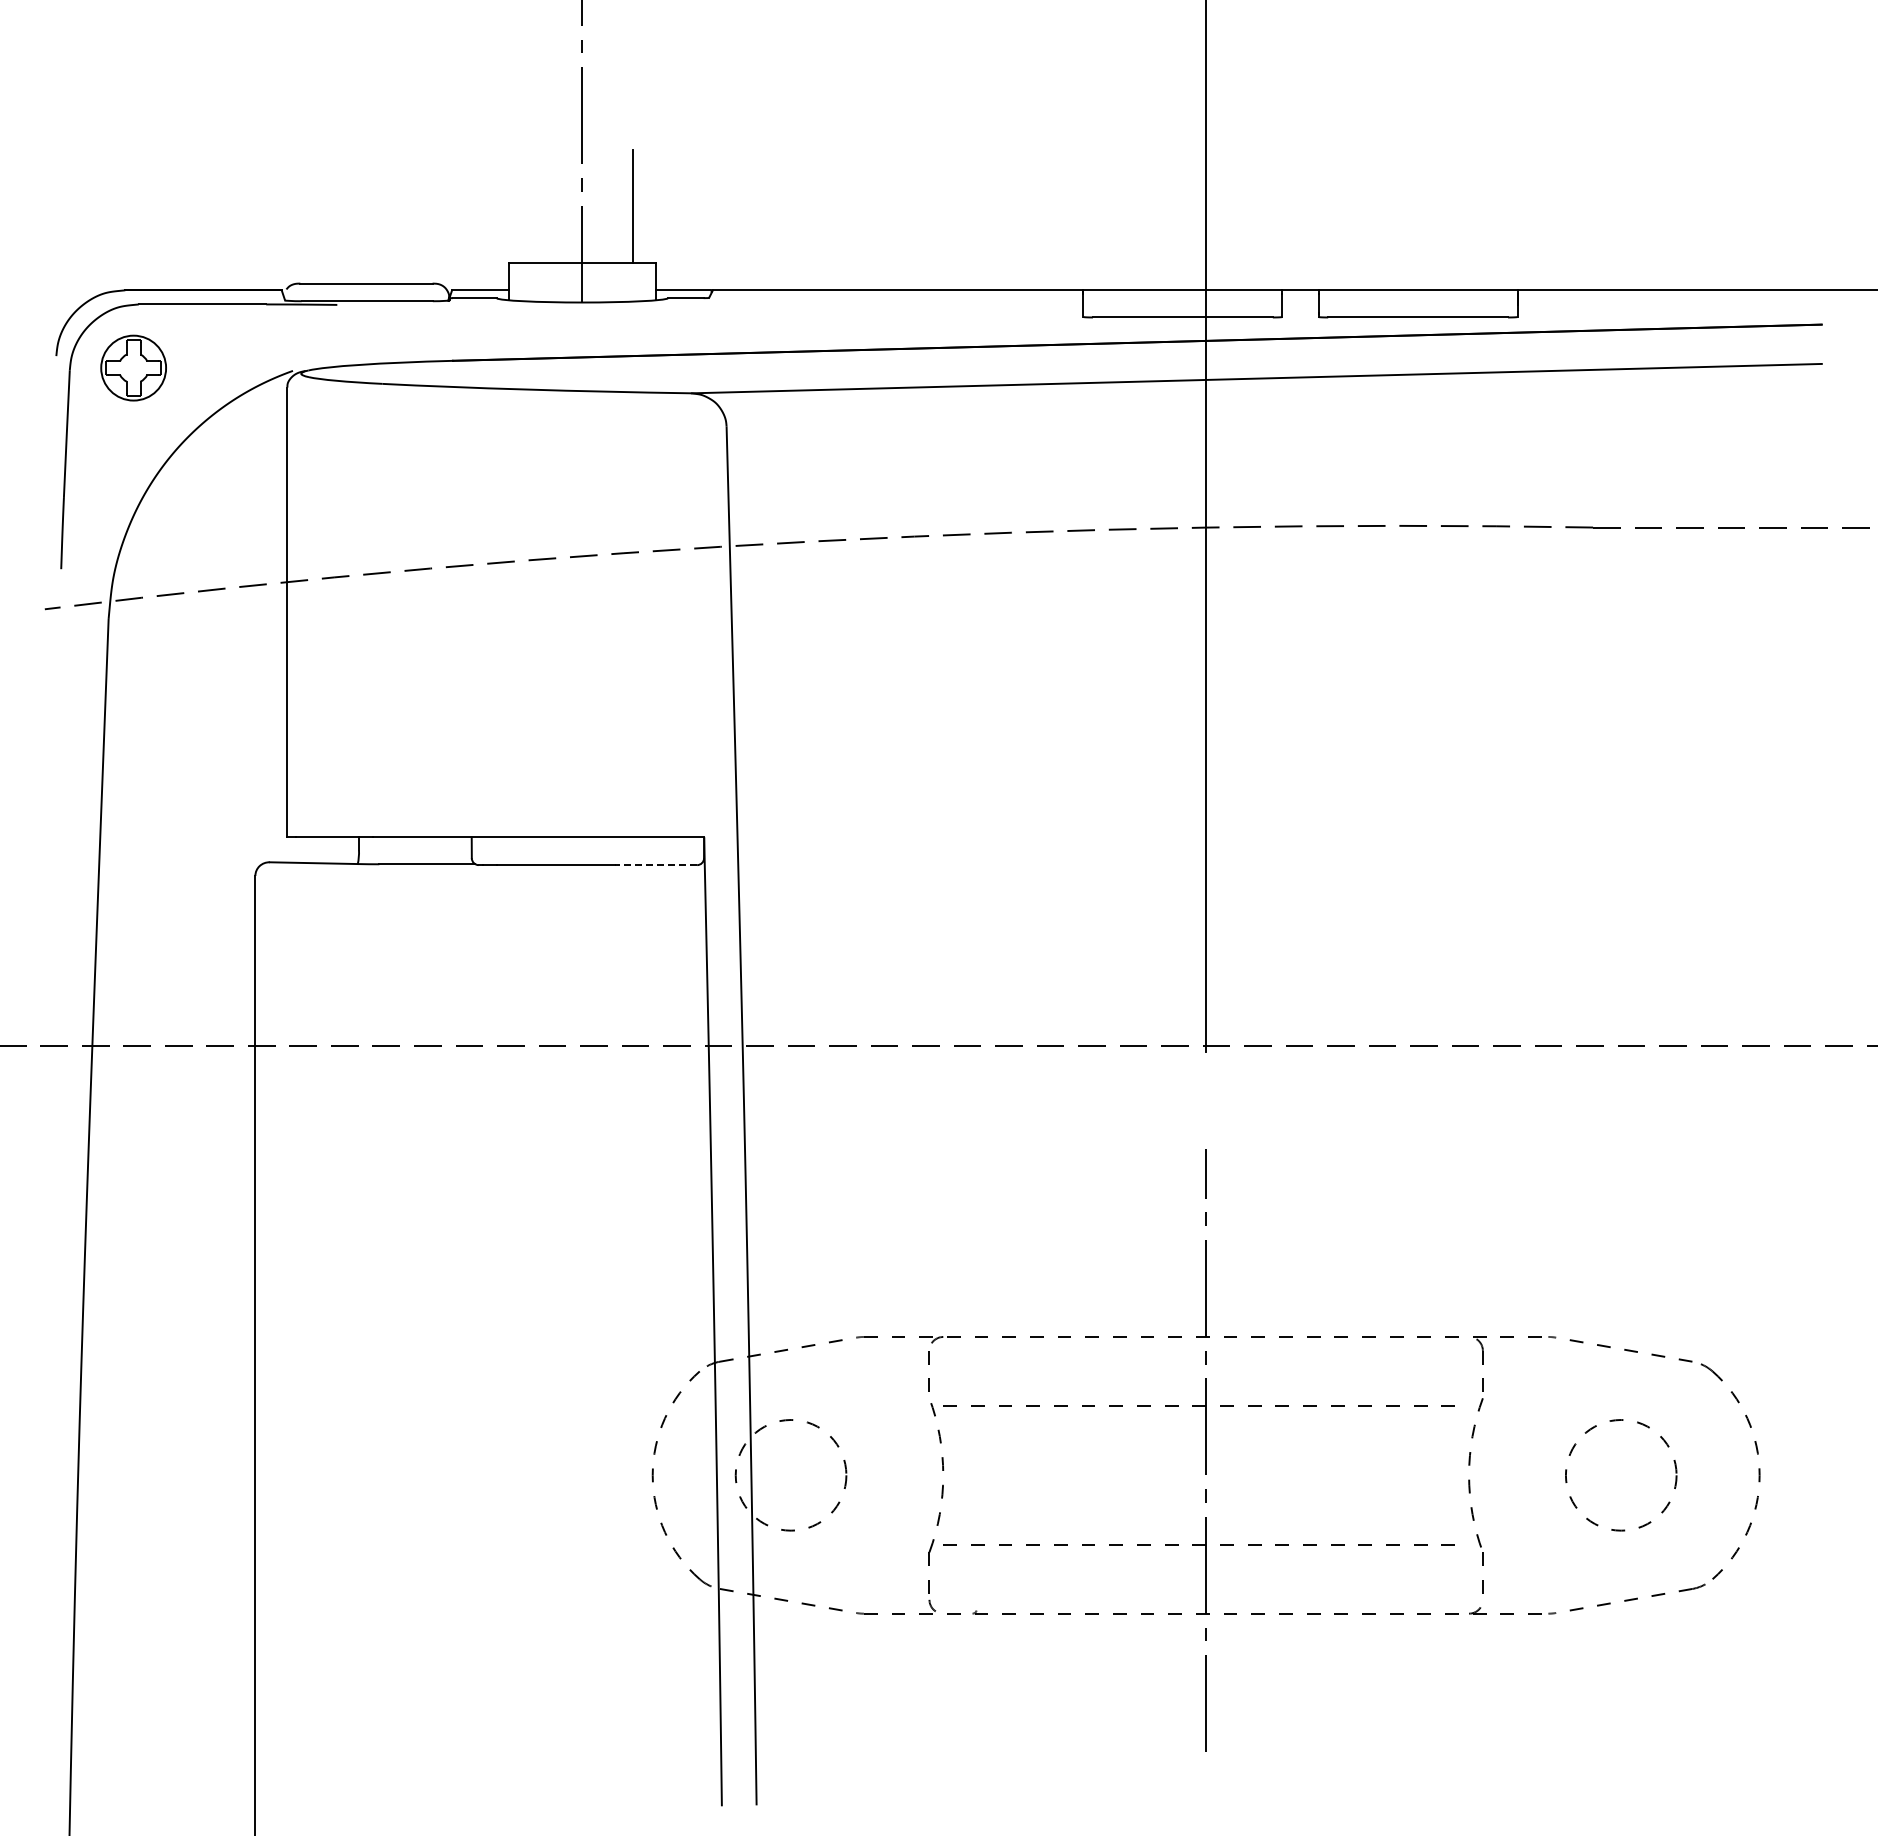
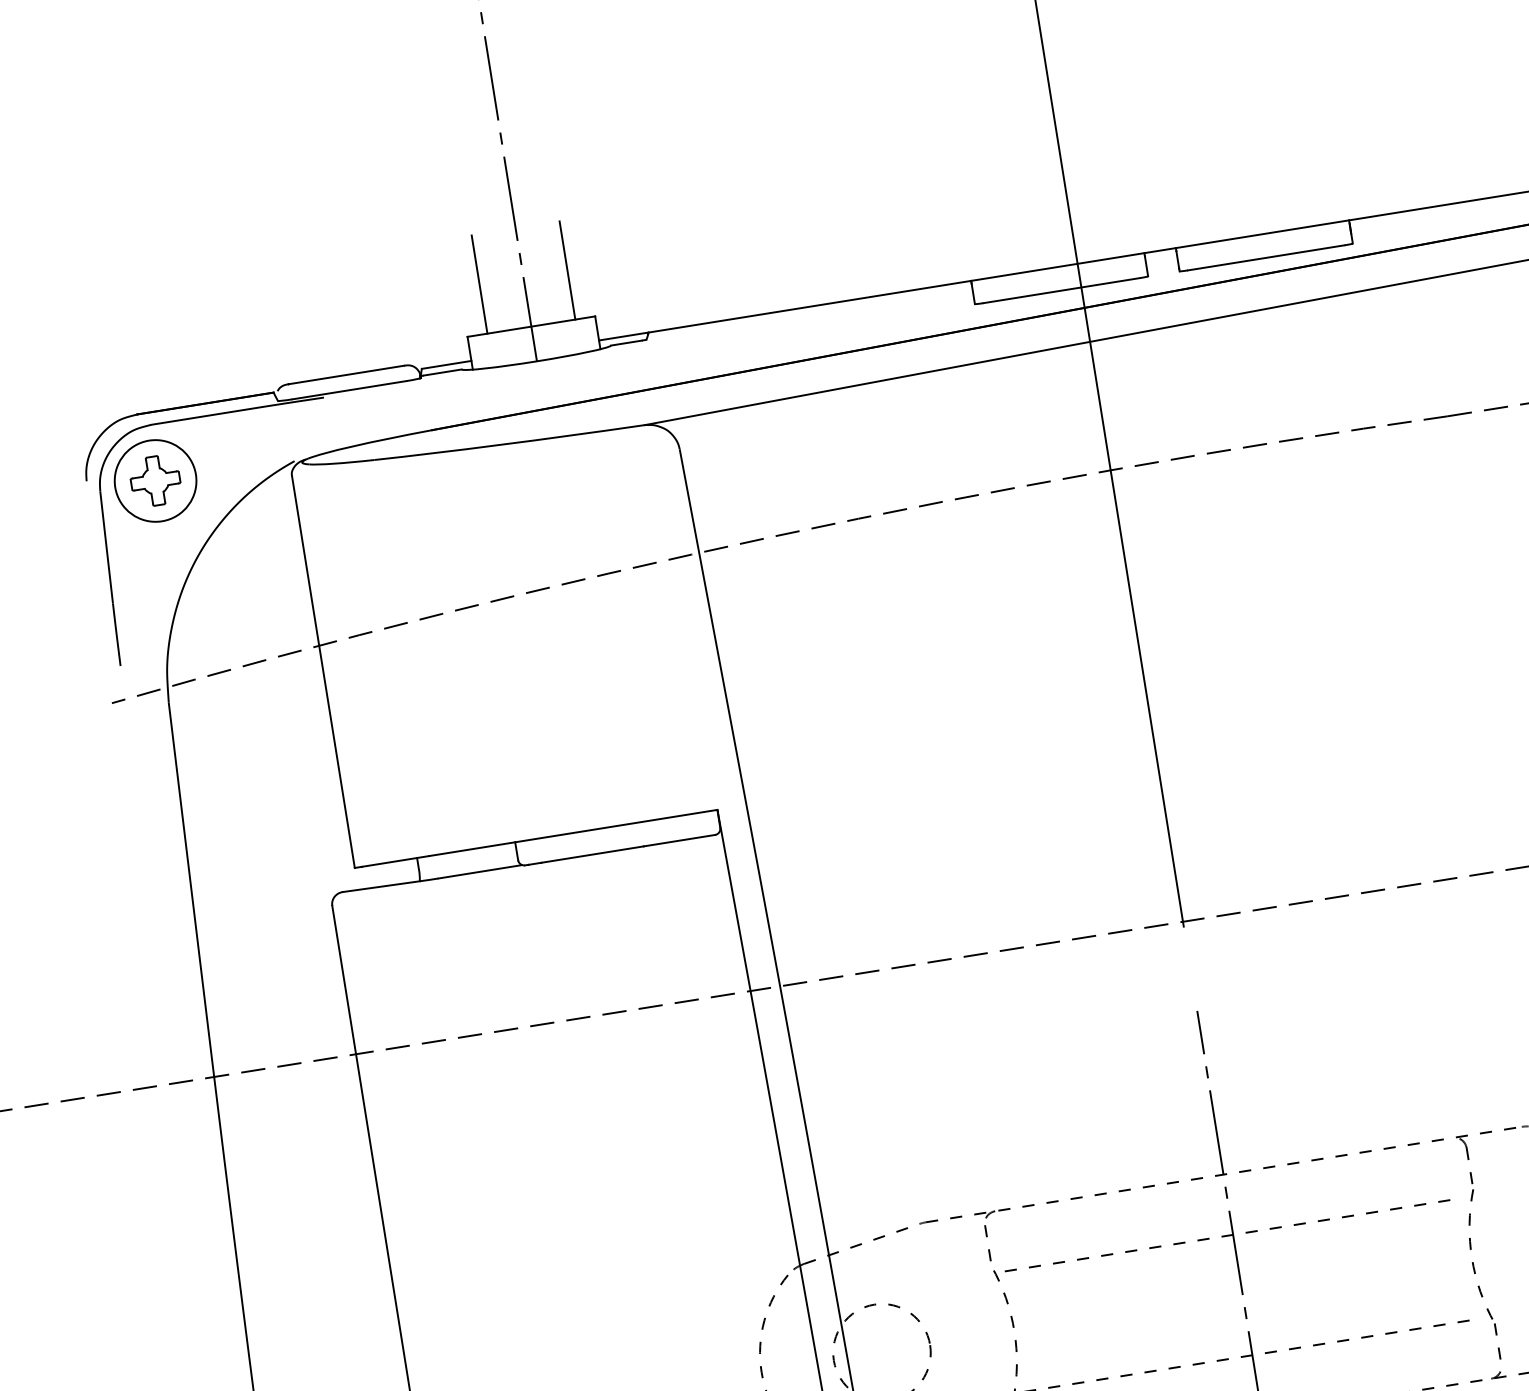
line: (531, 205) -> (479, 284), added
circle: (133, 367) -> (155, 480), size x1.43
line: (655, 865) -> (679, 841), dashed -> solid

